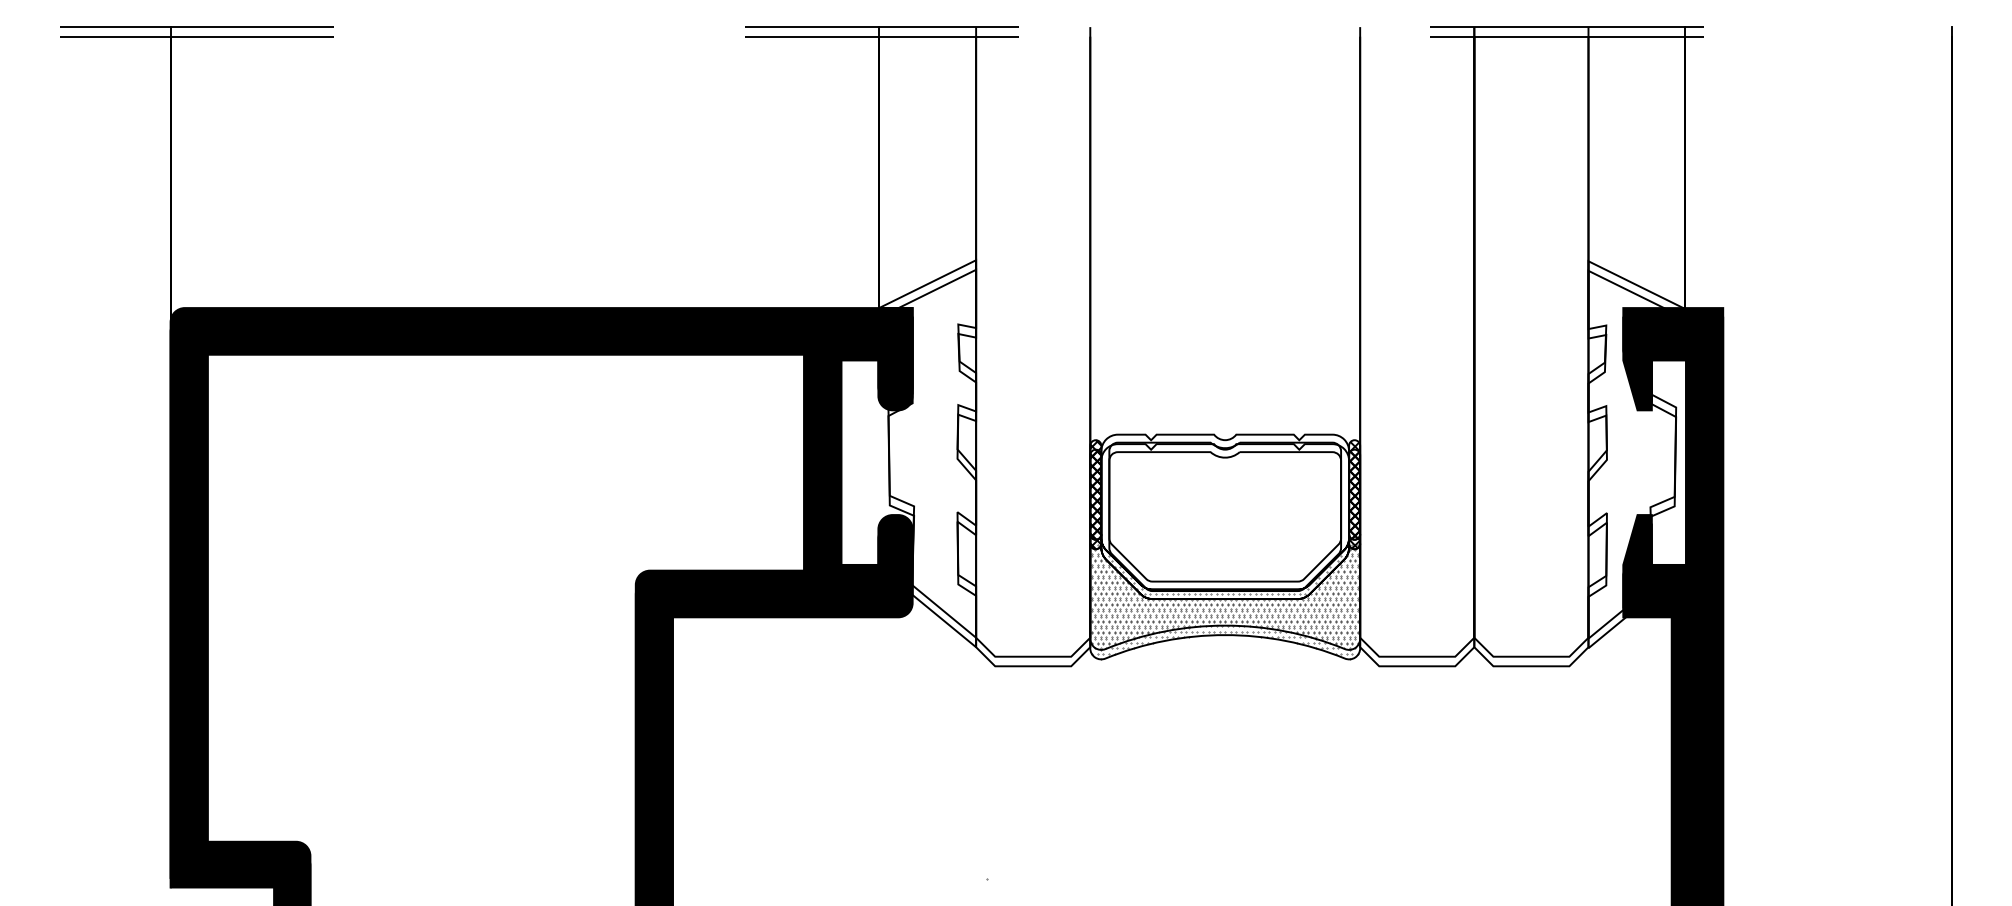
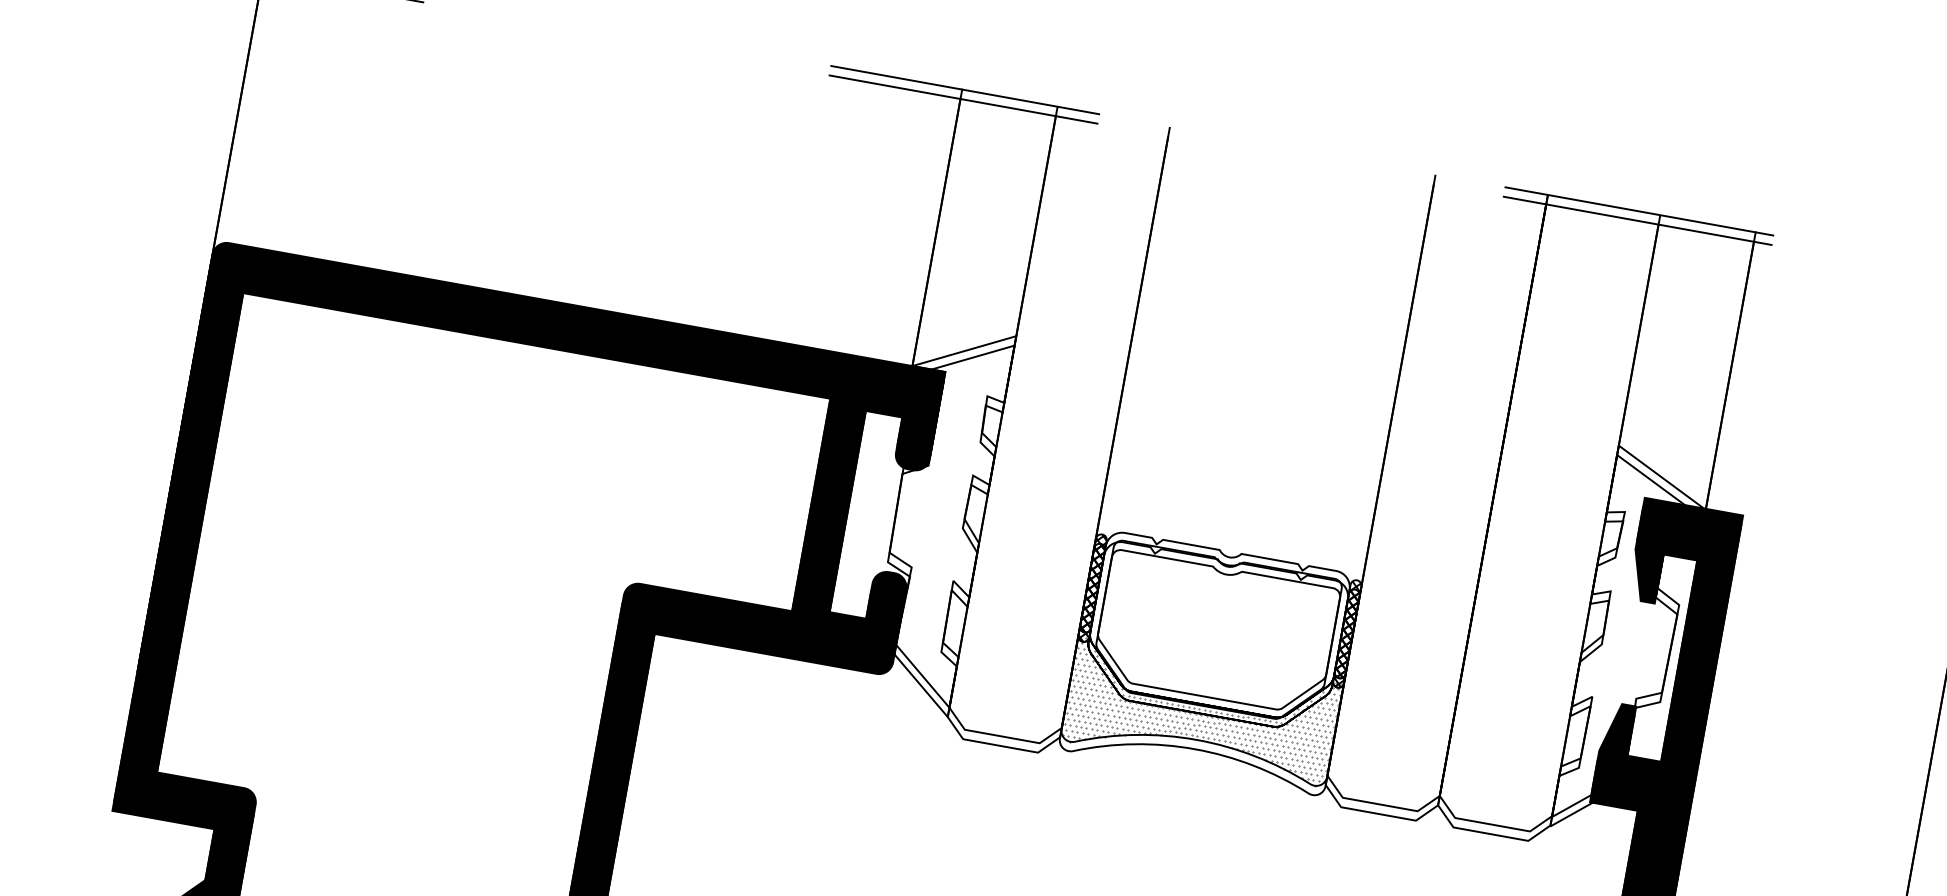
hatch: (1224, 603) -> (1199, 718), removed

